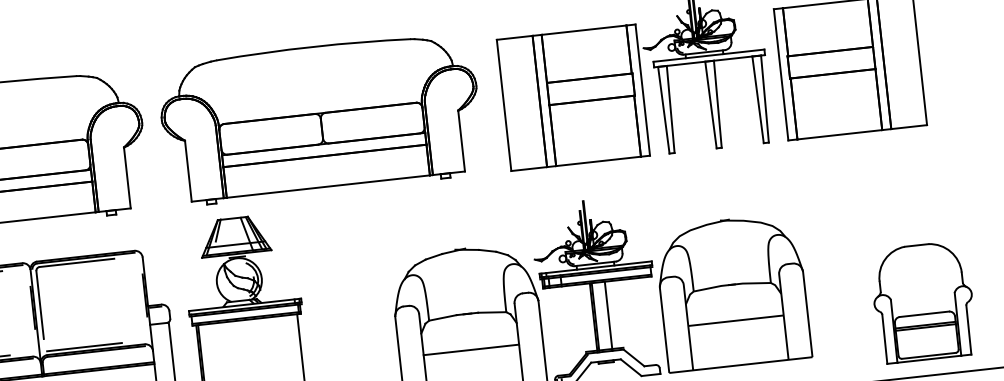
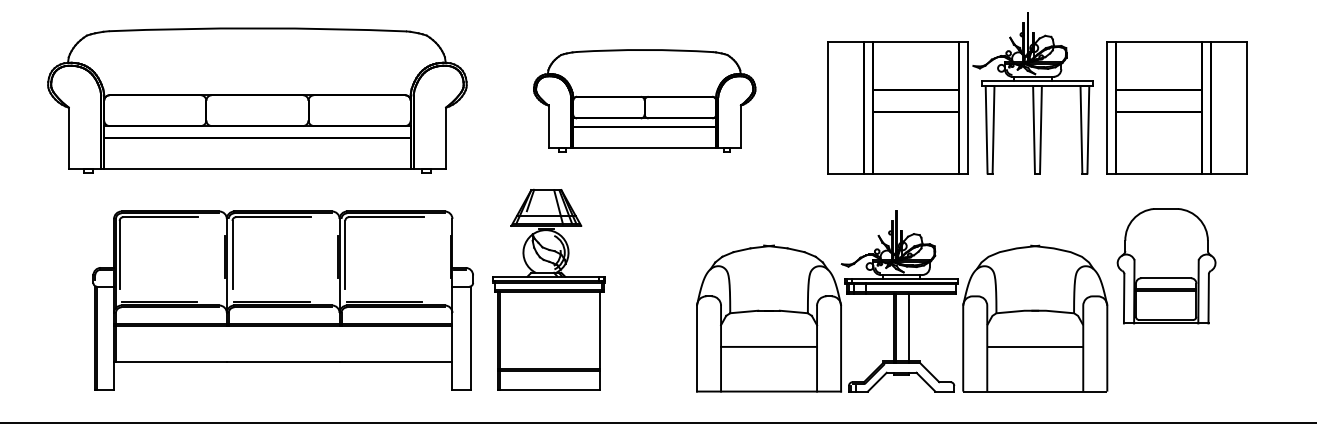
part: (320, 118) -> (644, 100), size x0.7
part: (923, 302) -> (1166, 266), moved

